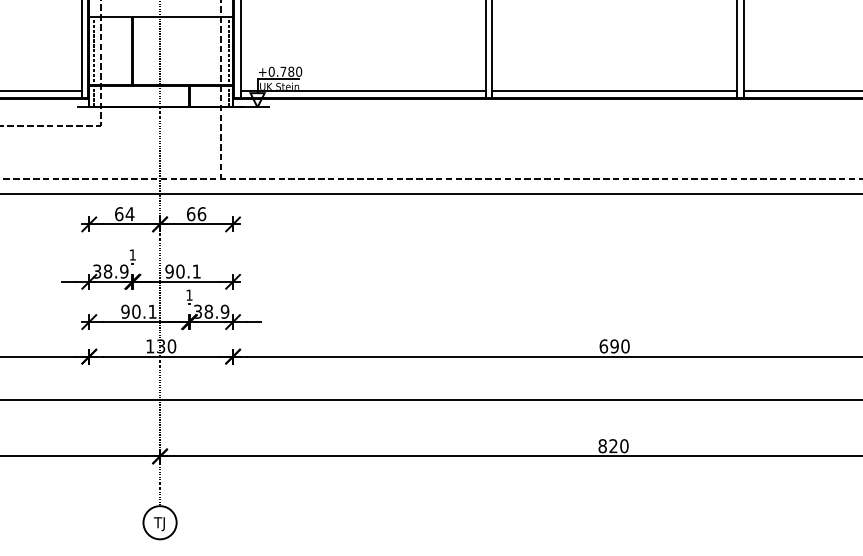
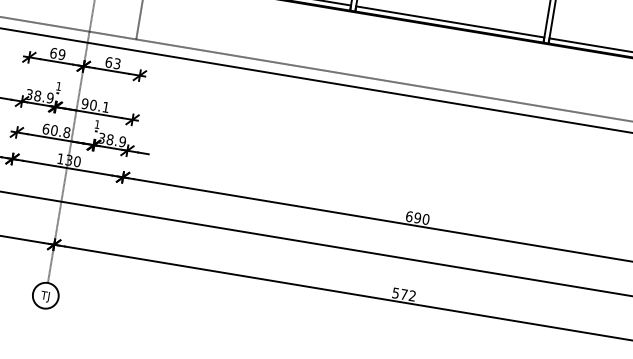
text: (129, 214) -> (61, 54), 64 -> 69
text: (201, 214) -> (116, 64), 66 -> 63
text: (138, 311) -> (56, 130), 90.1 -> 60.8
text: (613, 446) -> (404, 294), 820 -> 572

